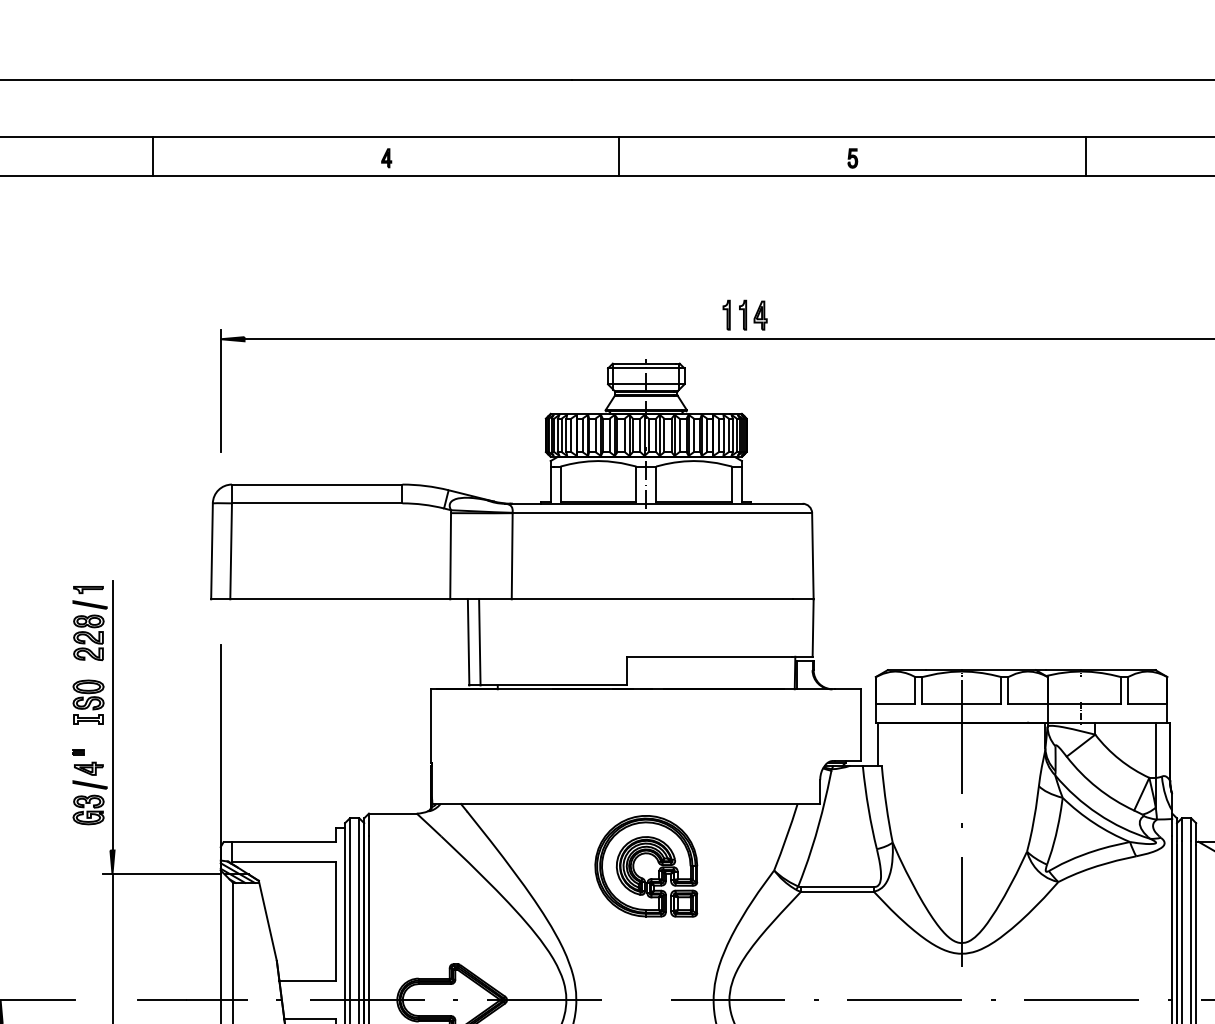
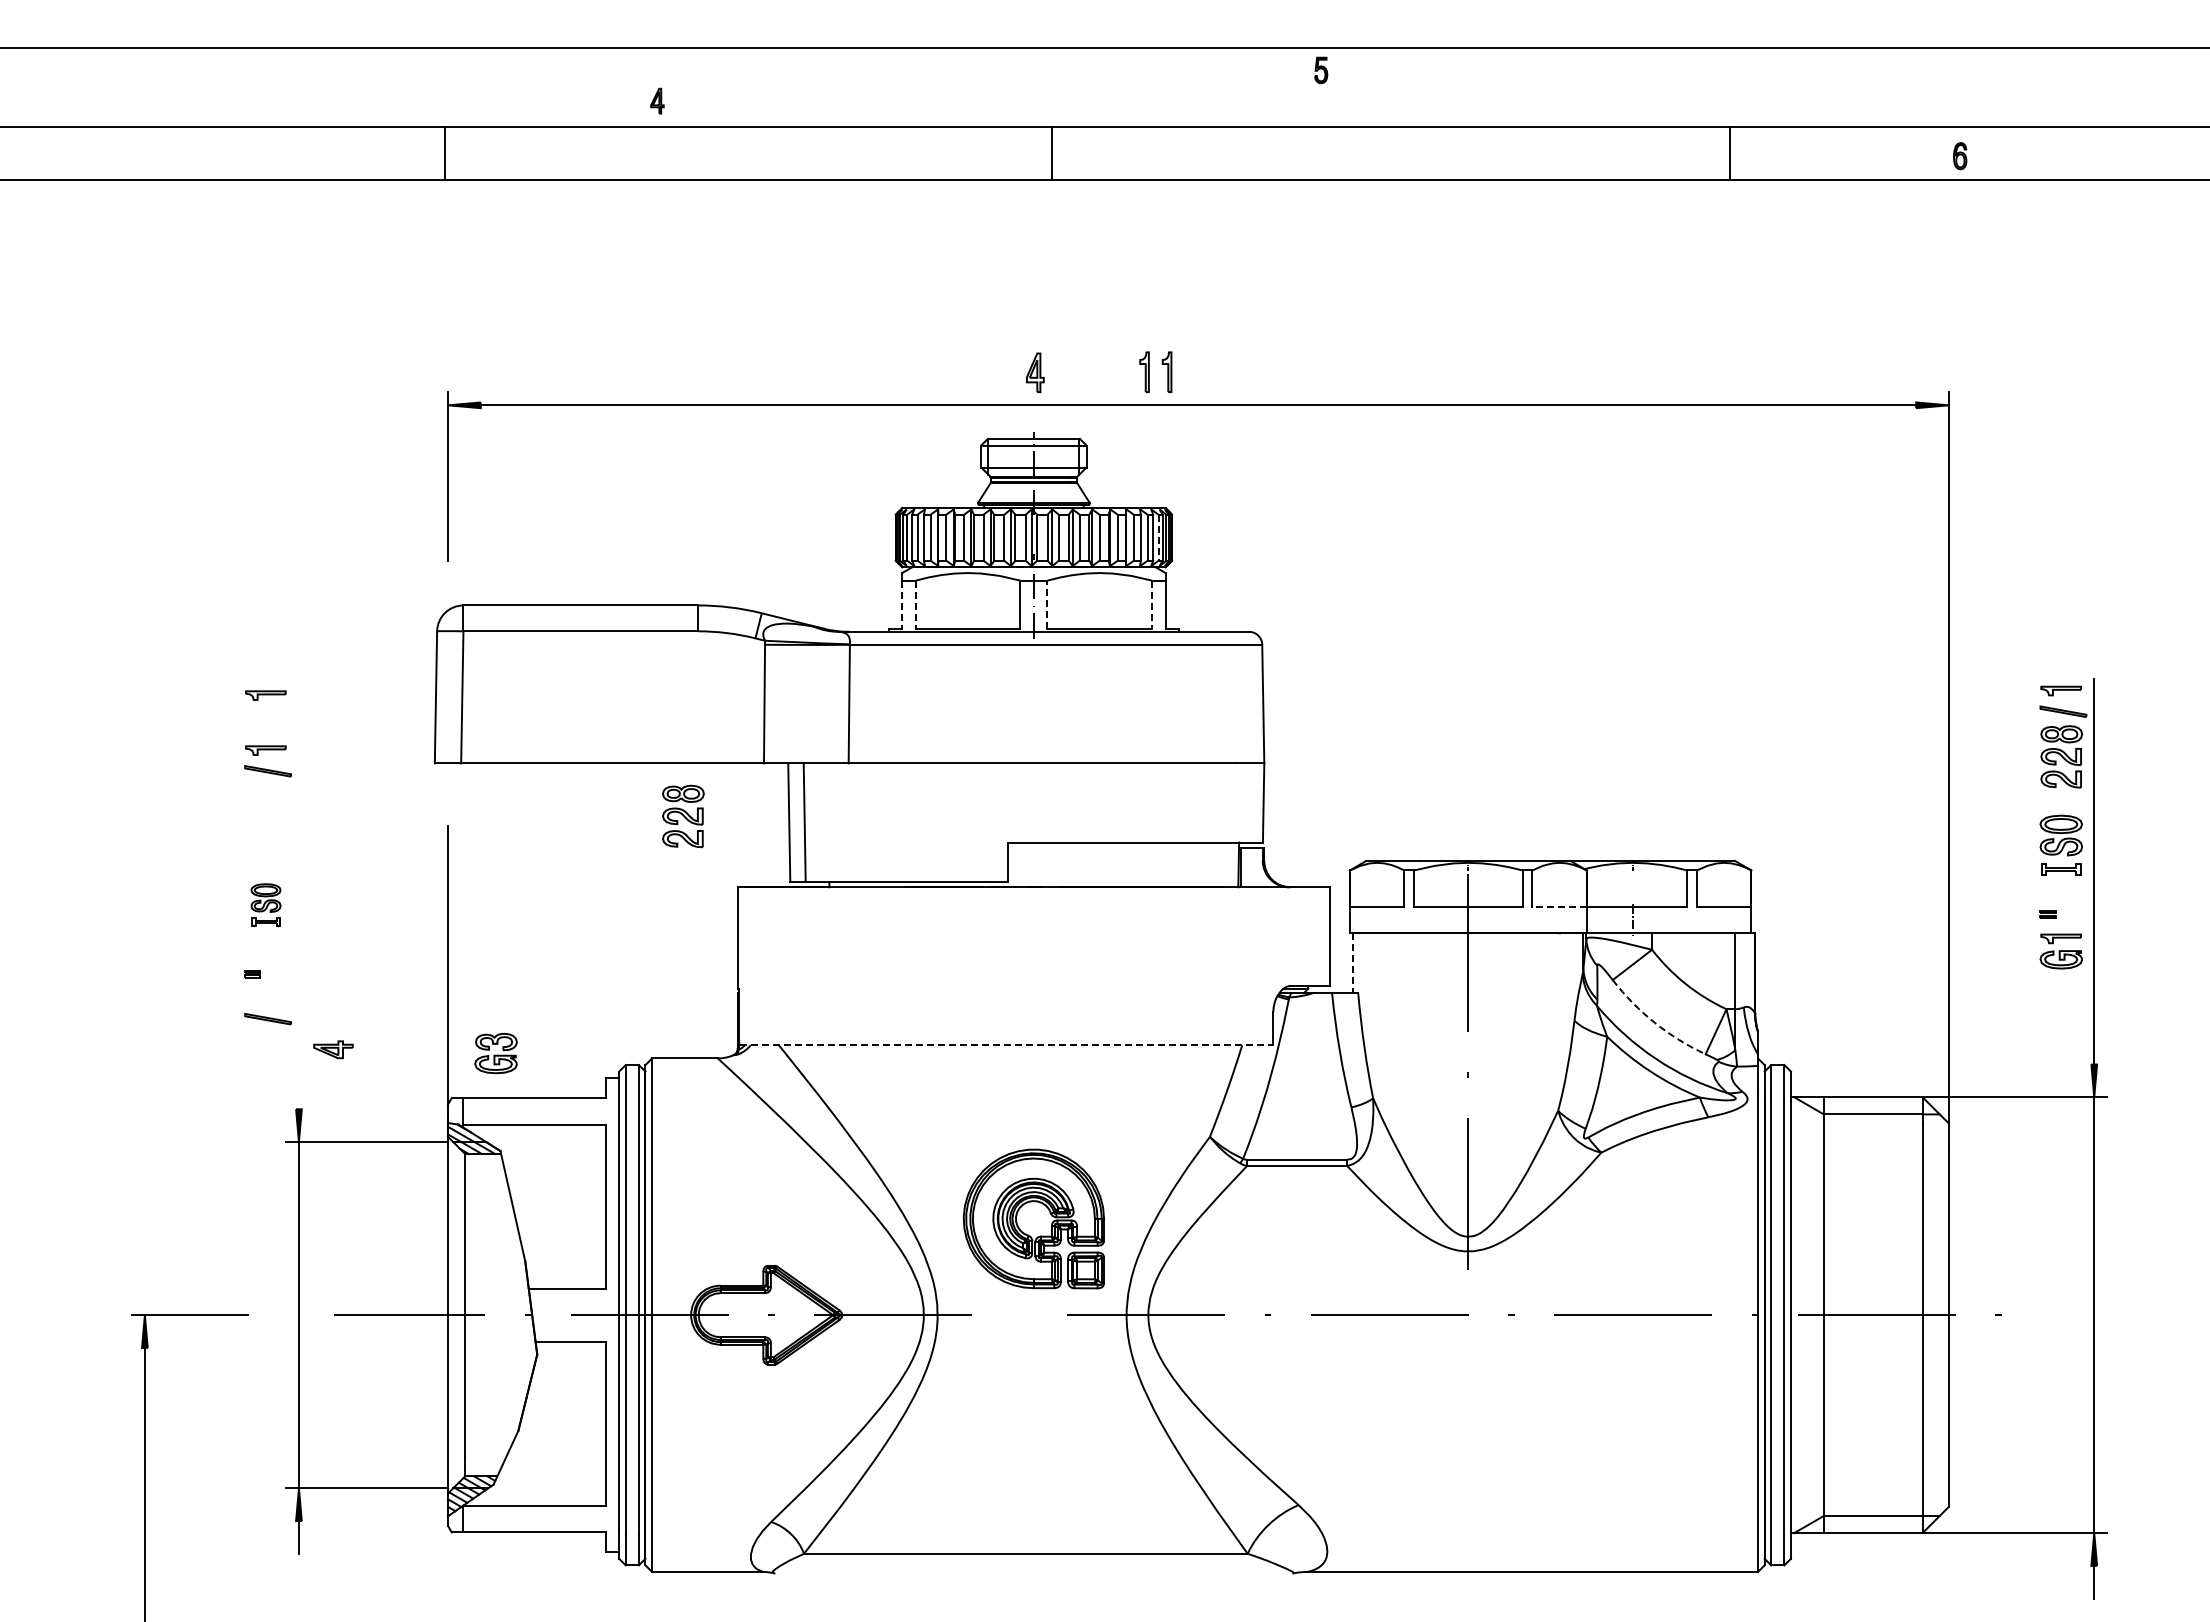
line: (153, 156) -> (445, 153), moved
line: (619, 156) -> (1051, 153), moved
line: (1085, 156) -> (1729, 153), moved
part: (386, 157) -> (657, 100), moved
part: (852, 158) -> (1321, 70), moved
part: (760, 315) -> (1035, 372), moved
line: (736, 435) -> (1158, 538), solid -> dashed
line: (656, 483) -> (1047, 604), solid -> dashed
line: (550, 484) -> (902, 605), solid -> dashed
line: (560, 484) -> (915, 605), solid -> dashed
line: (731, 484) -> (1151, 605), solid -> dashed
part: (88, 549) -> (265, 695), added
part: (88, 637) -> (683, 816), moved
part: (88, 701) -> (265, 904), size x0.7
line: (1028, 703) -> (1559, 907), solid -> dashed
line: (112, 715) -> (298, 923), removed
line: (878, 743) -> (1353, 962), solid -> dashed
part: (88, 768) -> (333, 1049), moved
arc: (1097, 787) -> (1654, 1022), solid -> dashed
line: (626, 804) -> (1006, 1045), solid -> dashed
part: (88, 810) -> (495, 1053), moved
part: (646, 865) -> (1033, 1218), moved

